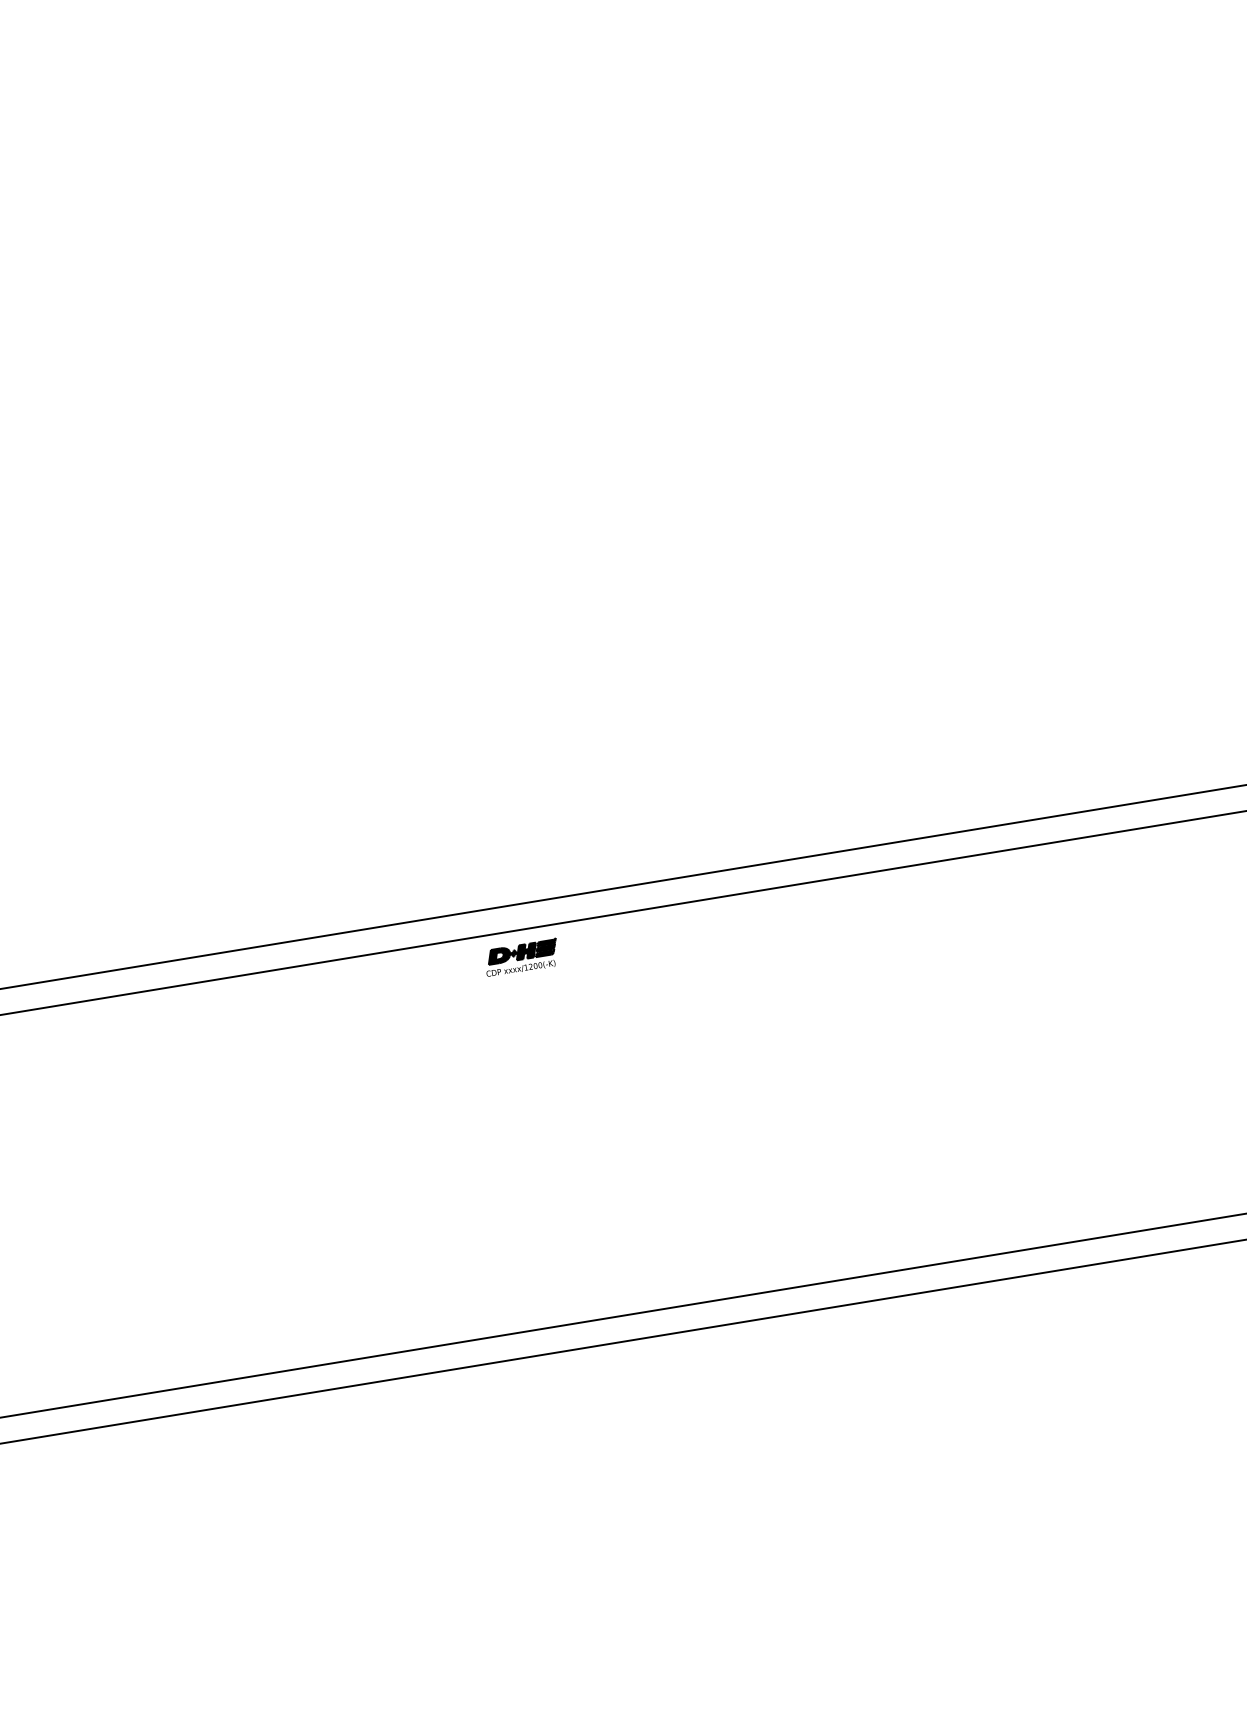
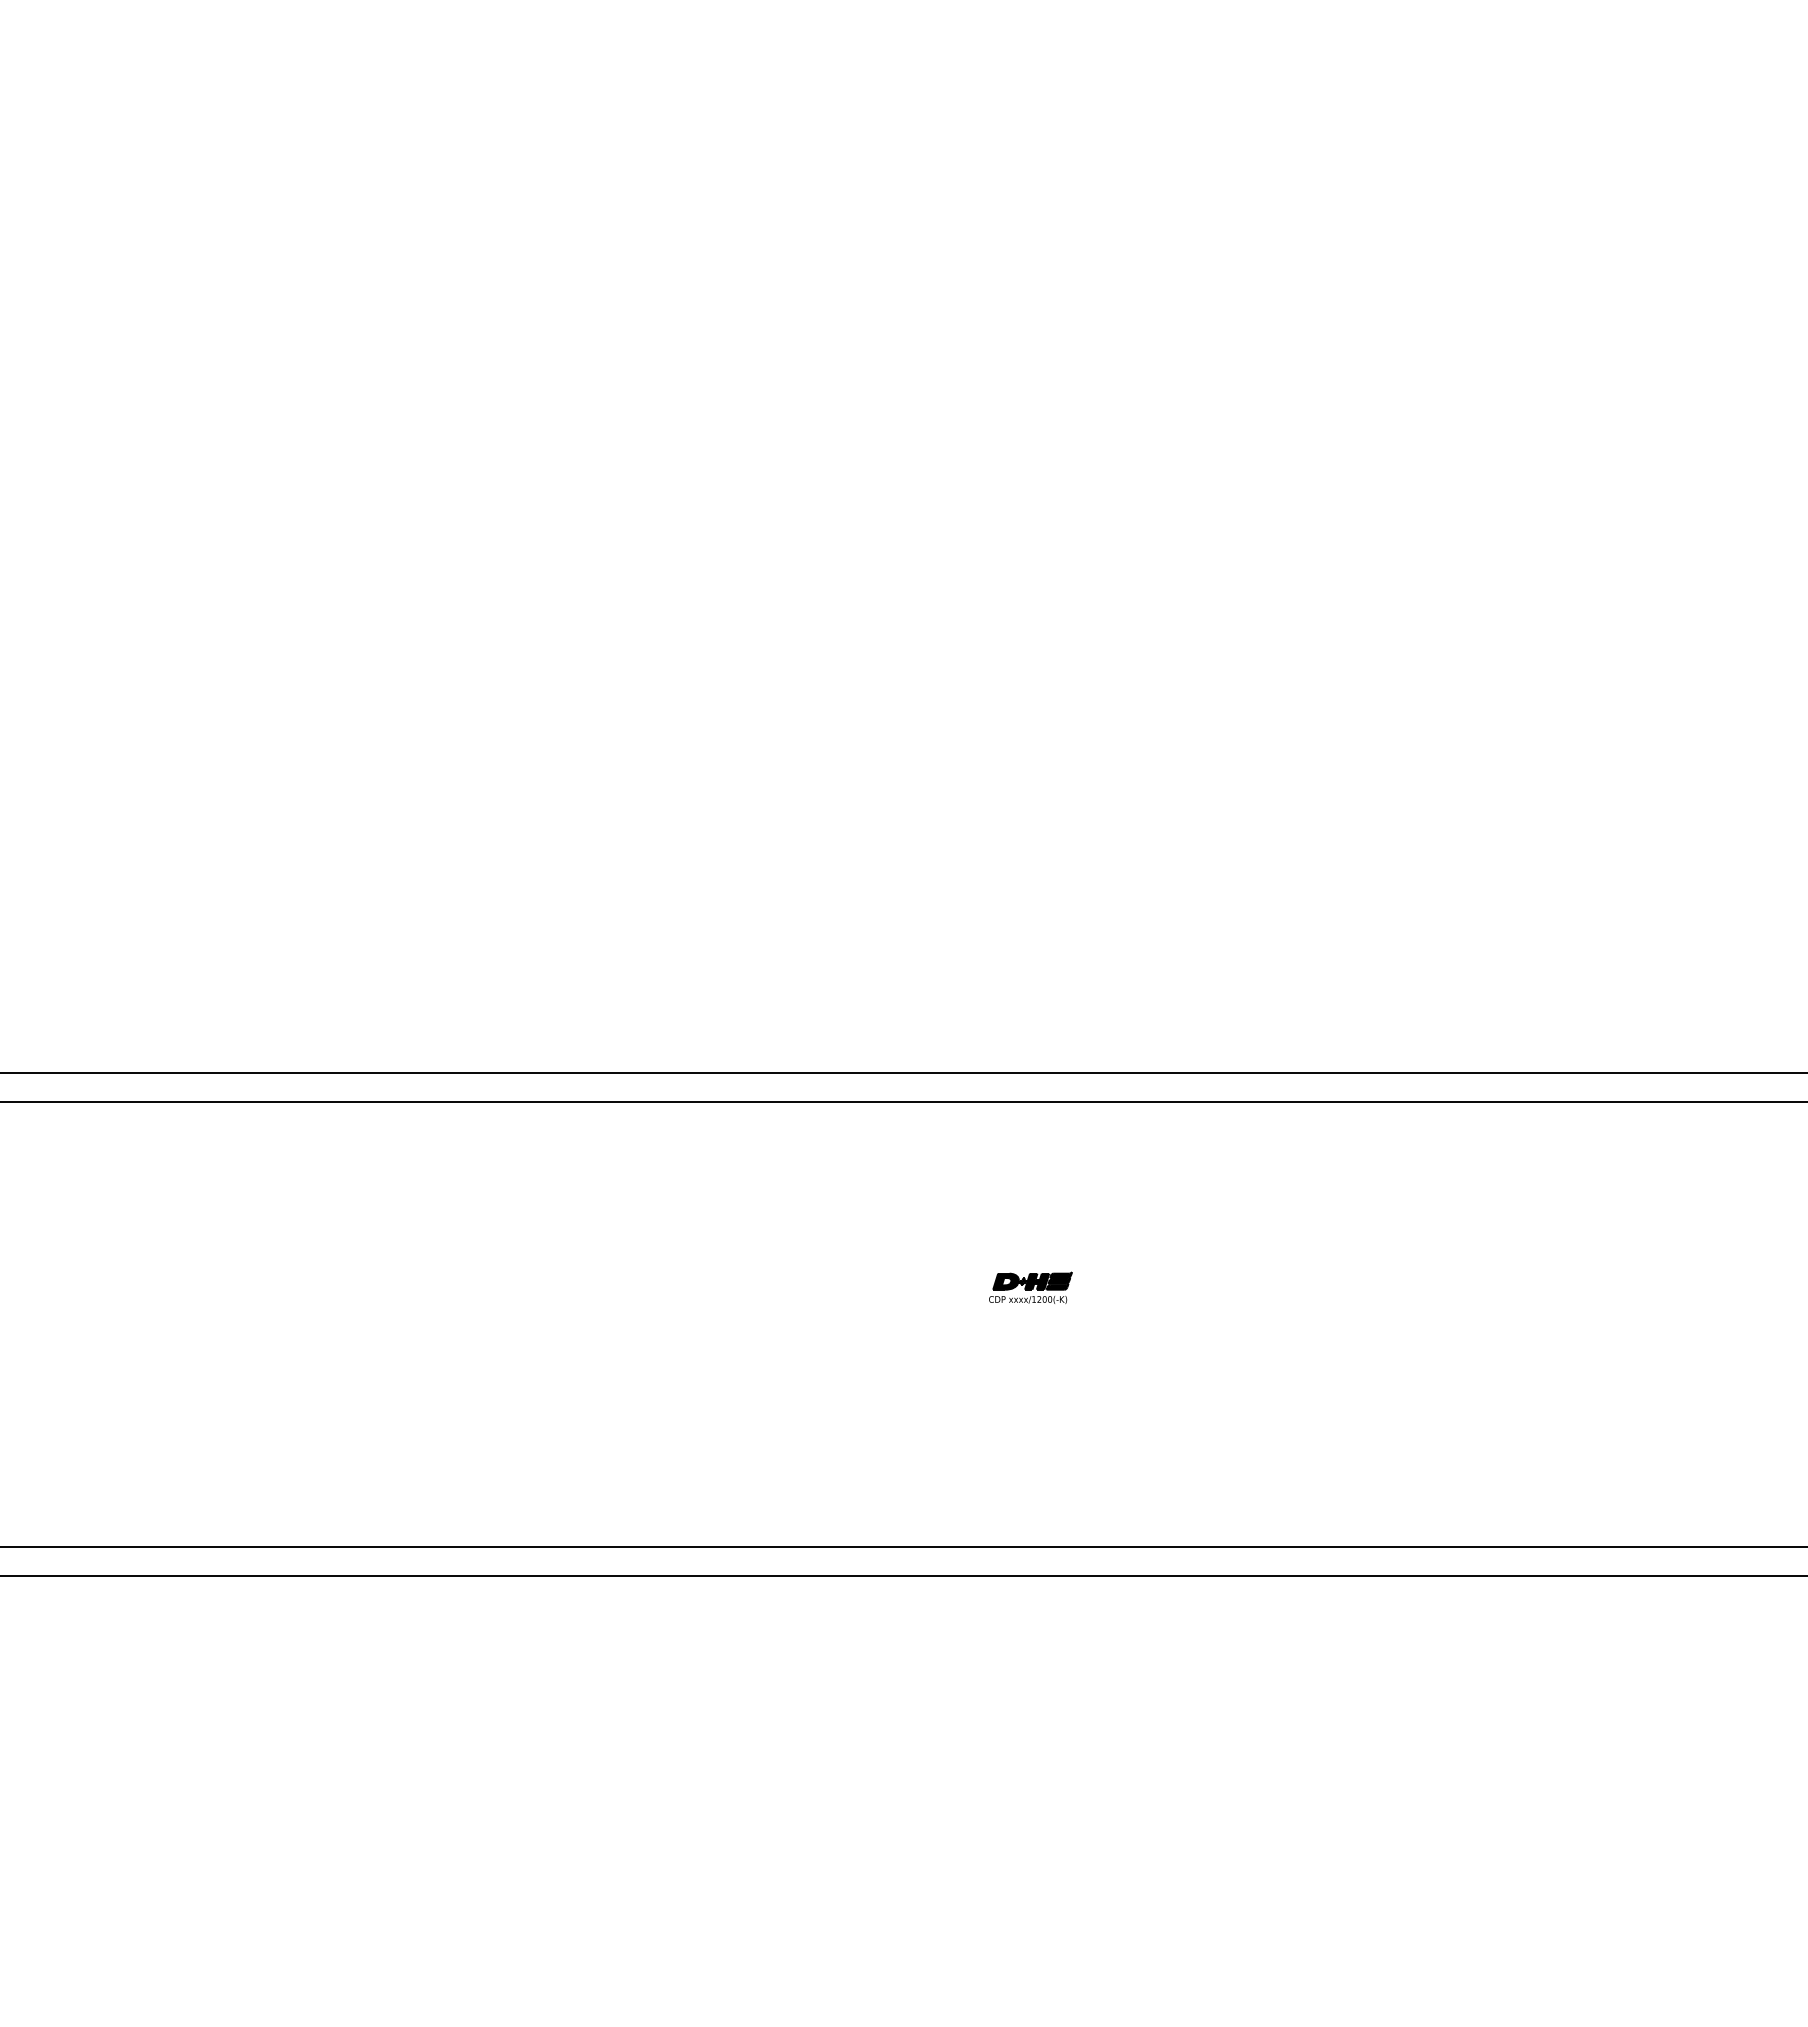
part: (521, 957) -> (1030, 1287), moved

